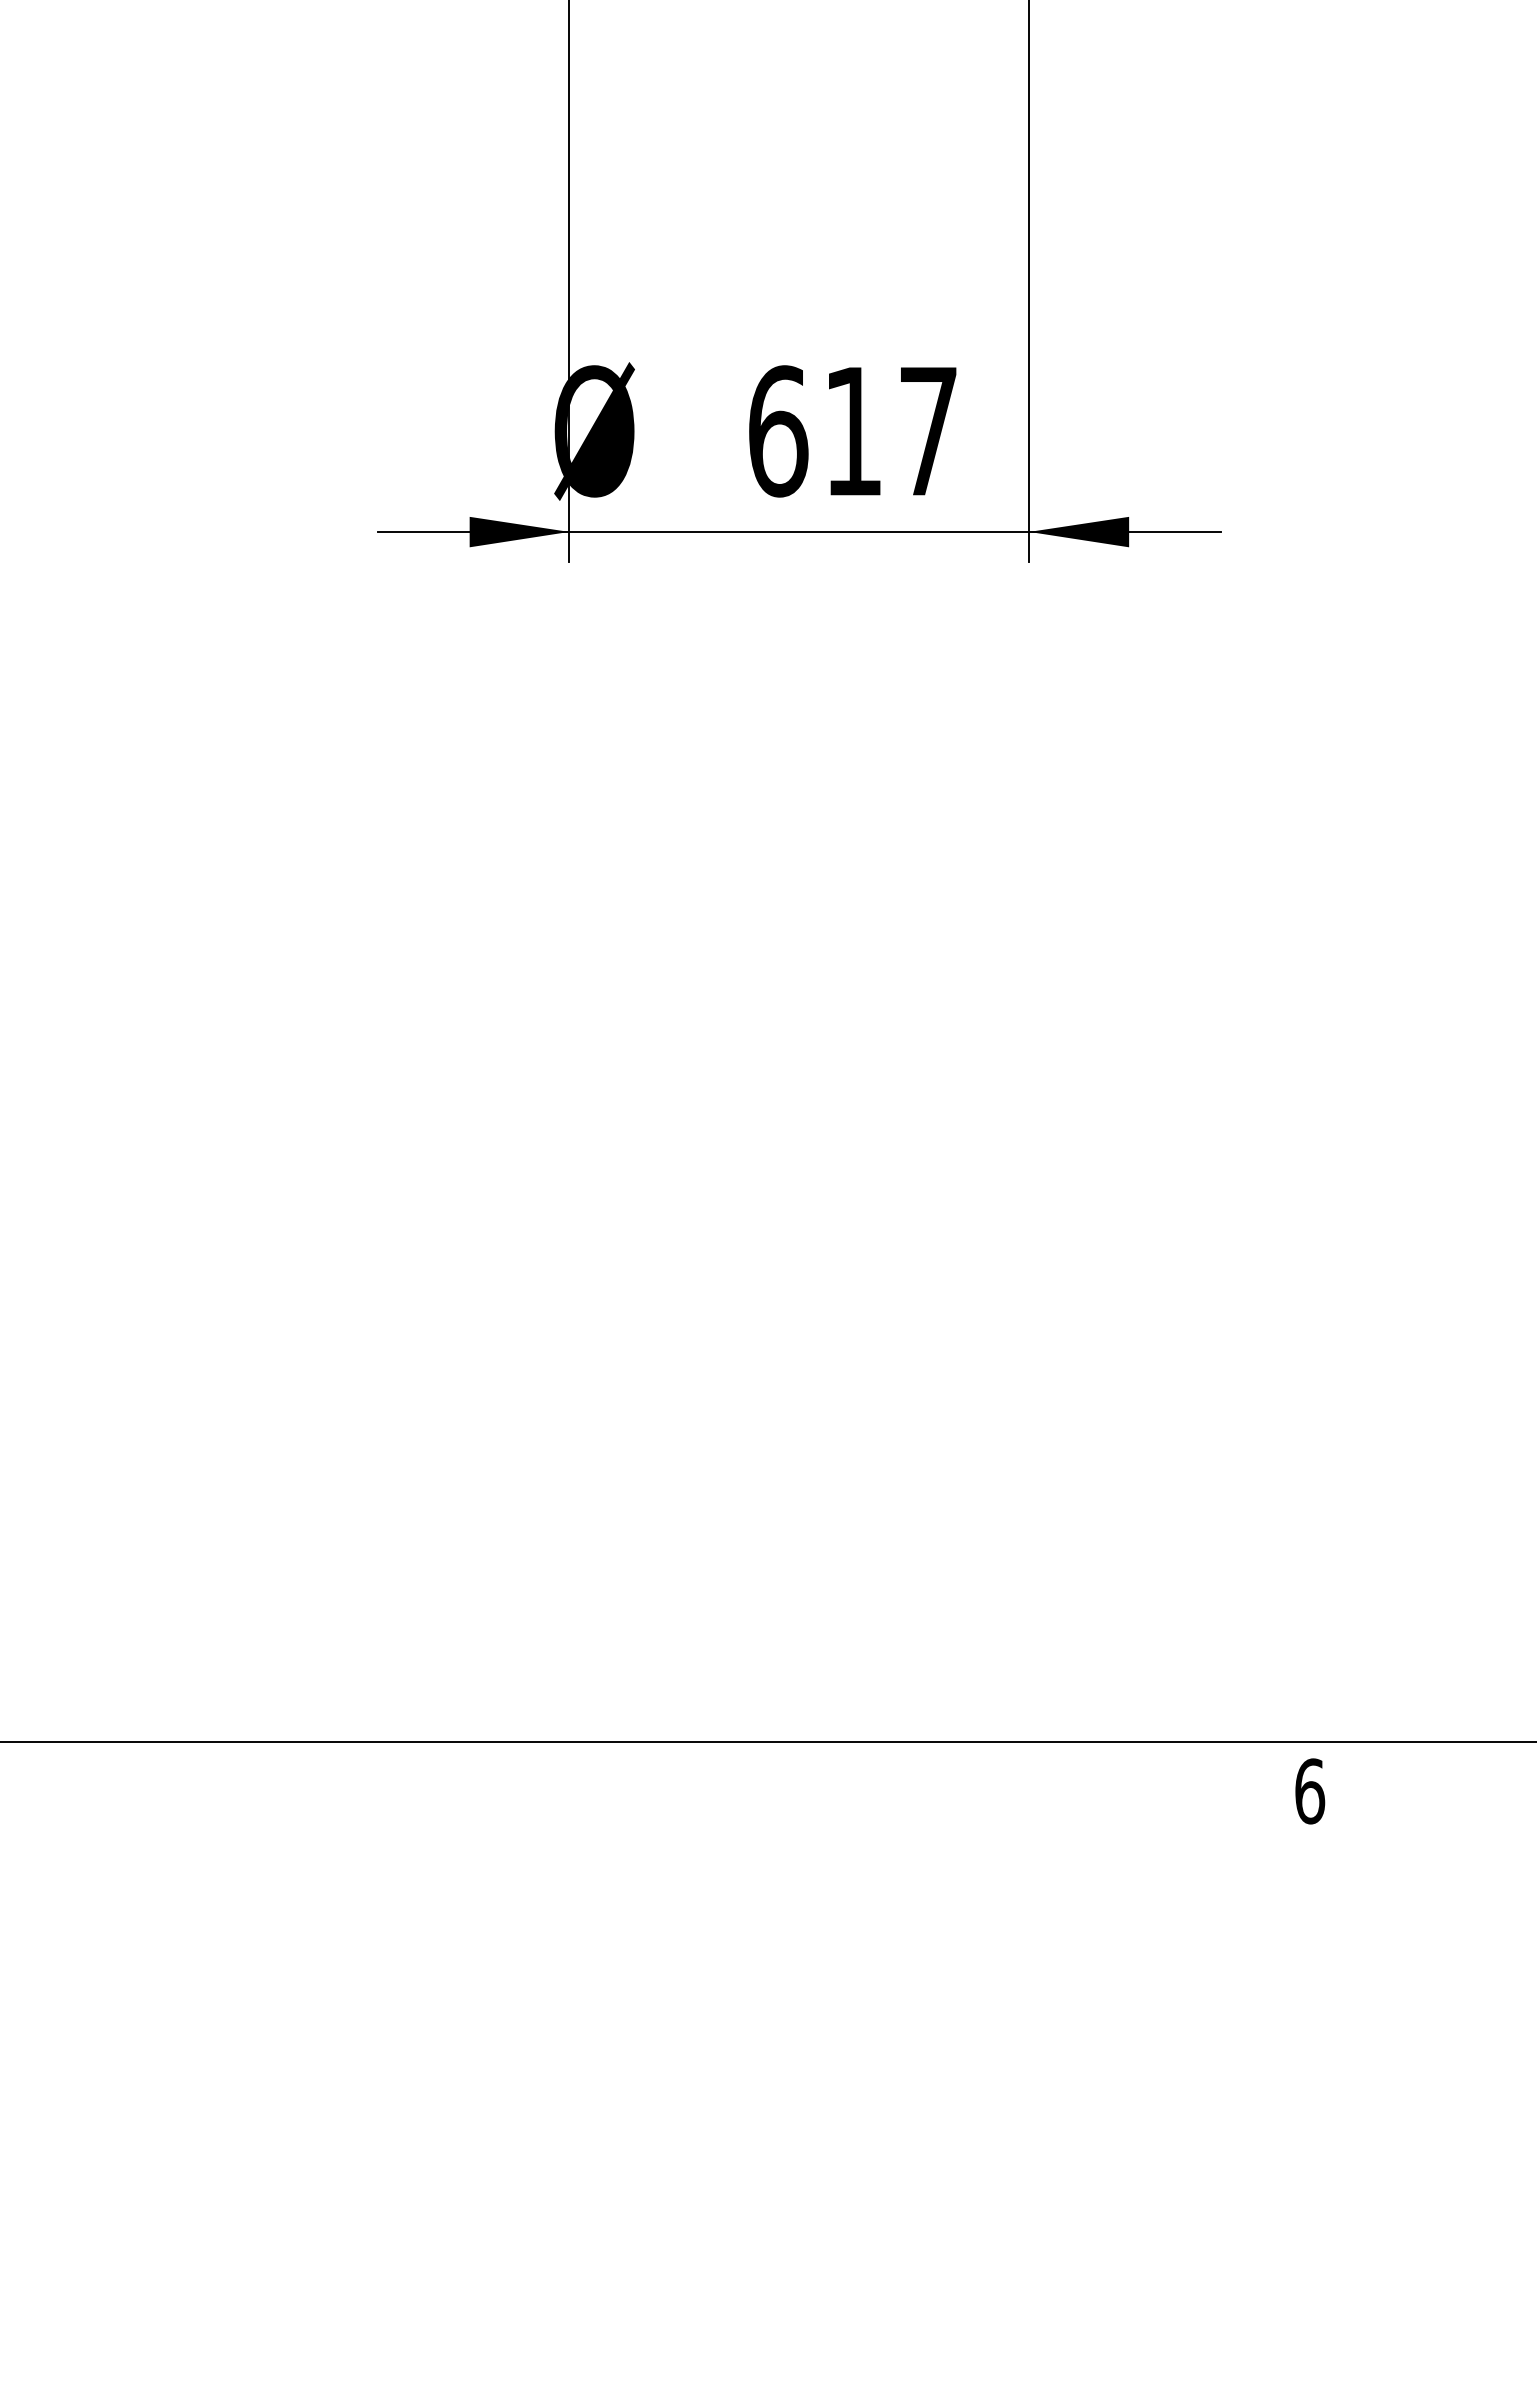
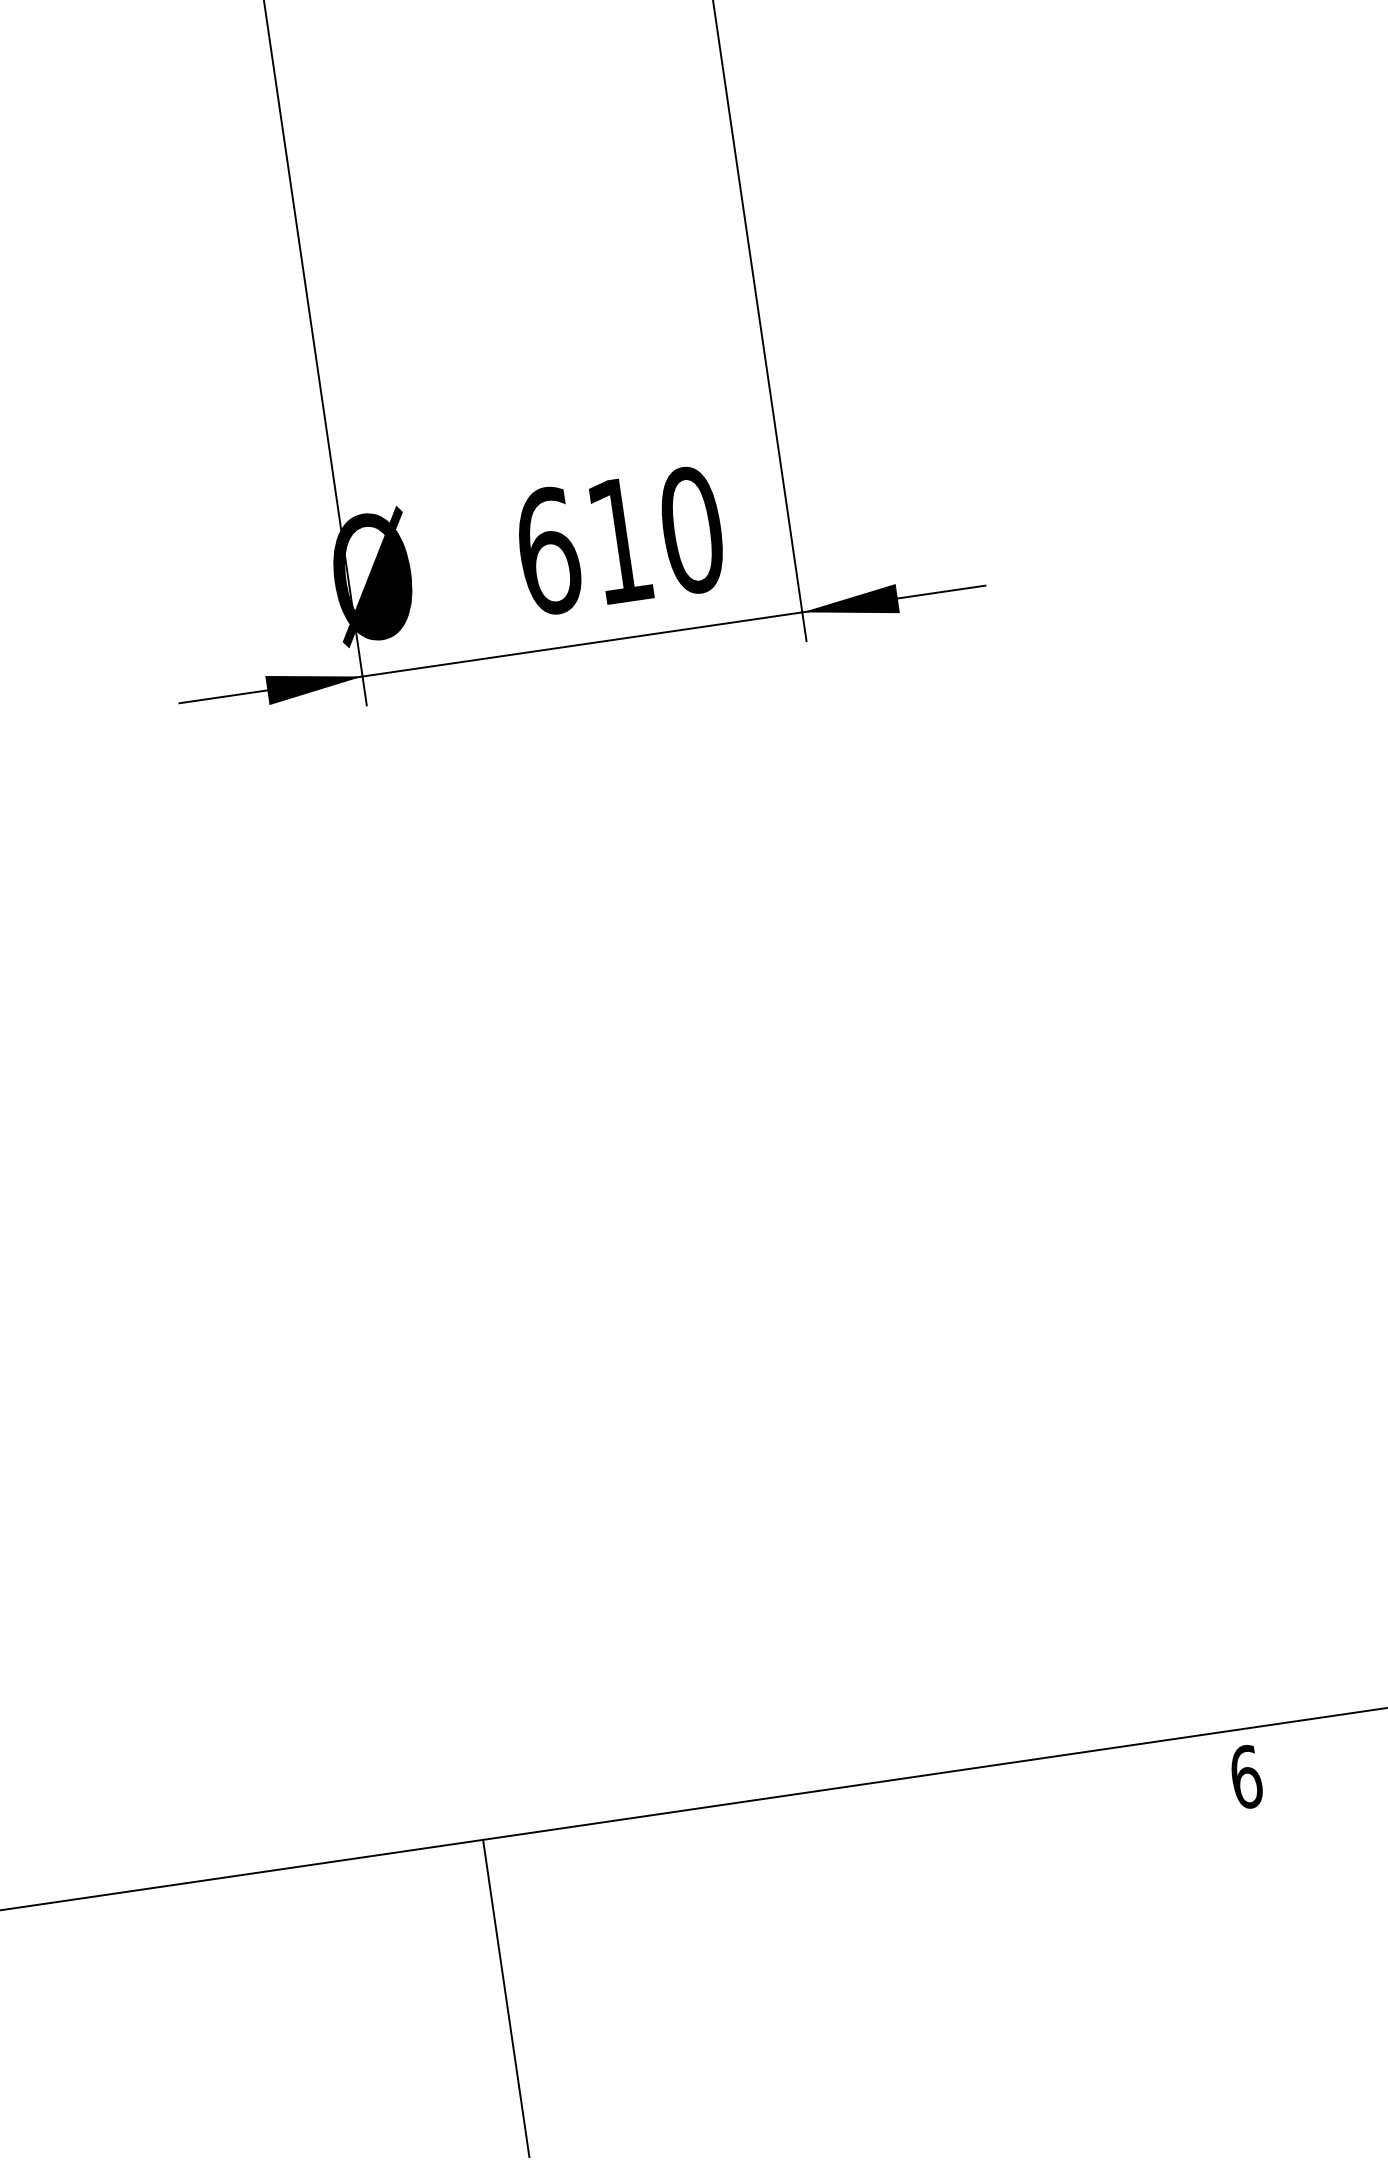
text: (928, 431) -> (691, 530), 617 -> 610
line: (518, 1907) -> (505, 1998), added

